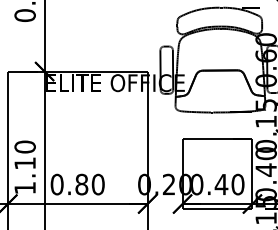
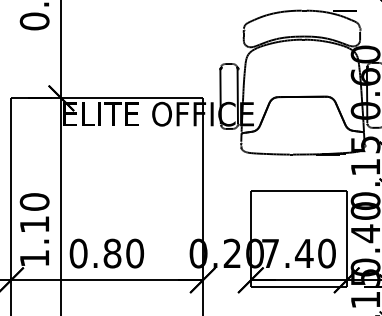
text: (196, 184) -> (270, 253), 0.40 -> 7.40

